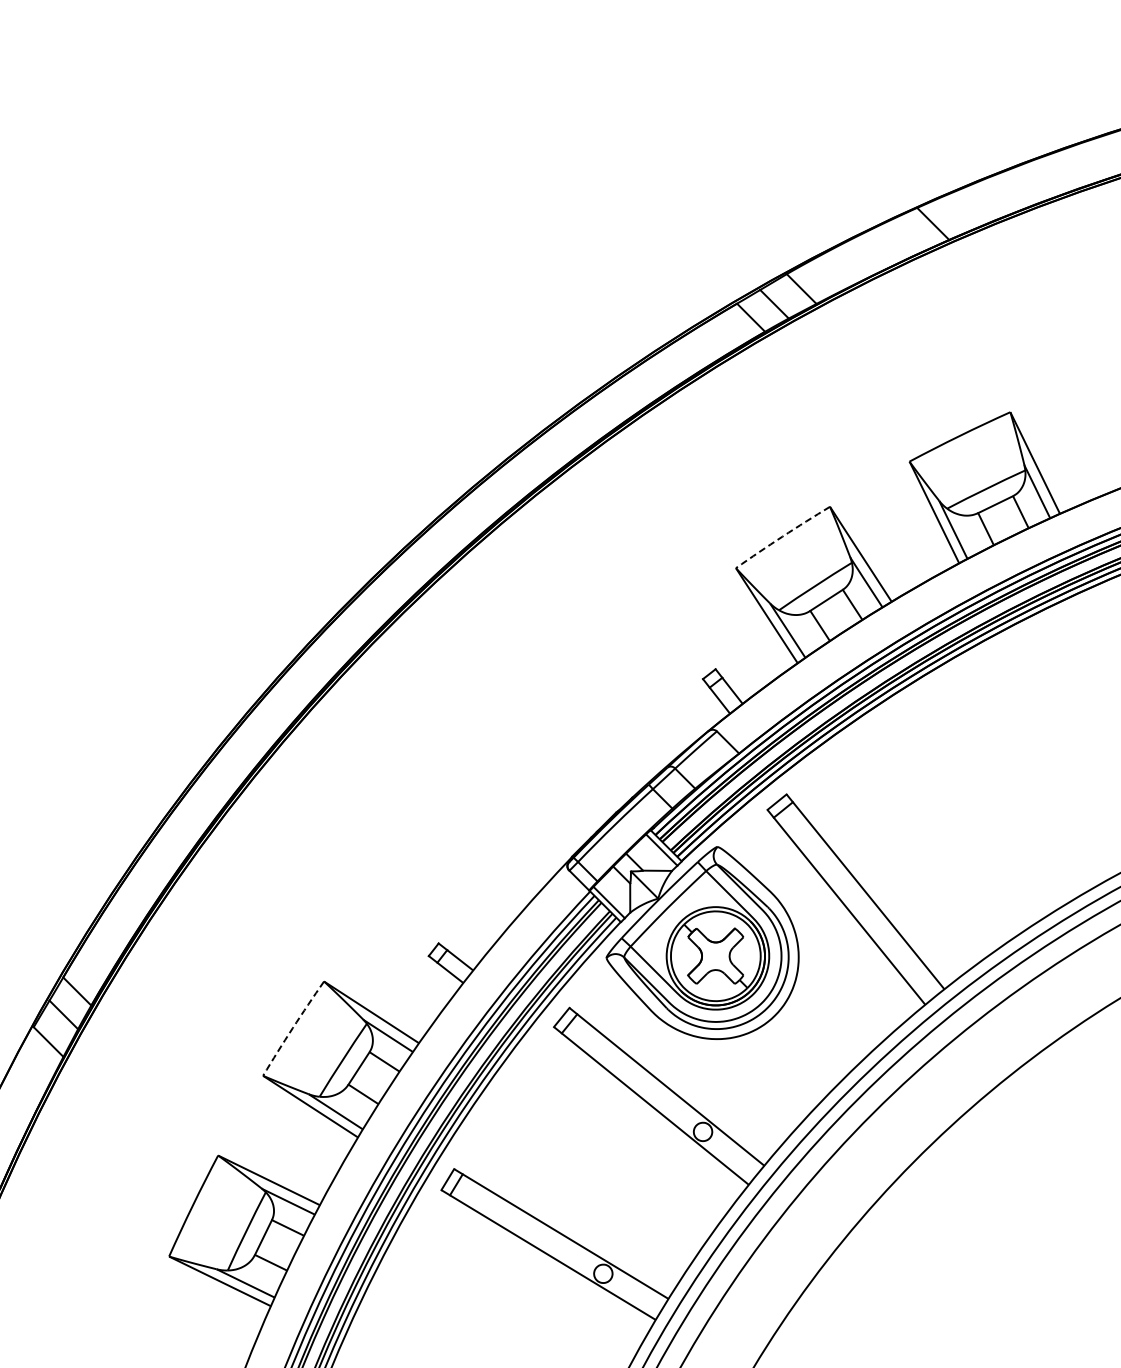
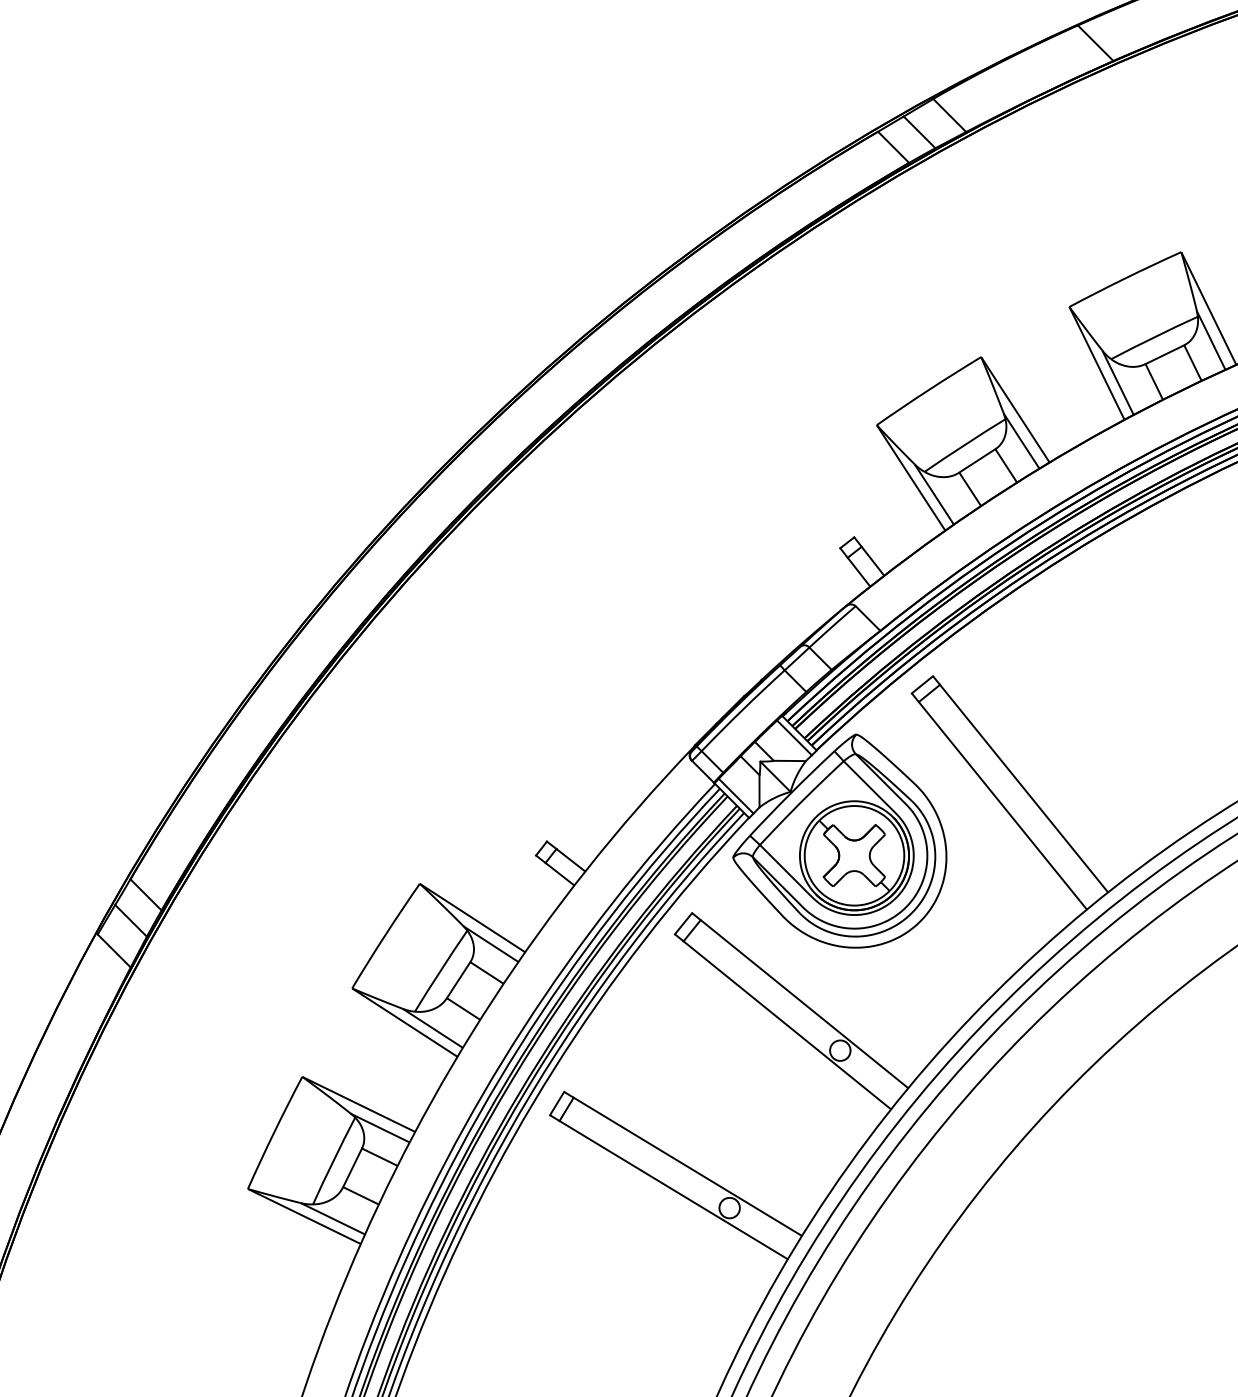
arc: (782, 536) -> (928, 390), dashed -> solid
arc: (292, 1028) -> (384, 935), dashed -> solid

